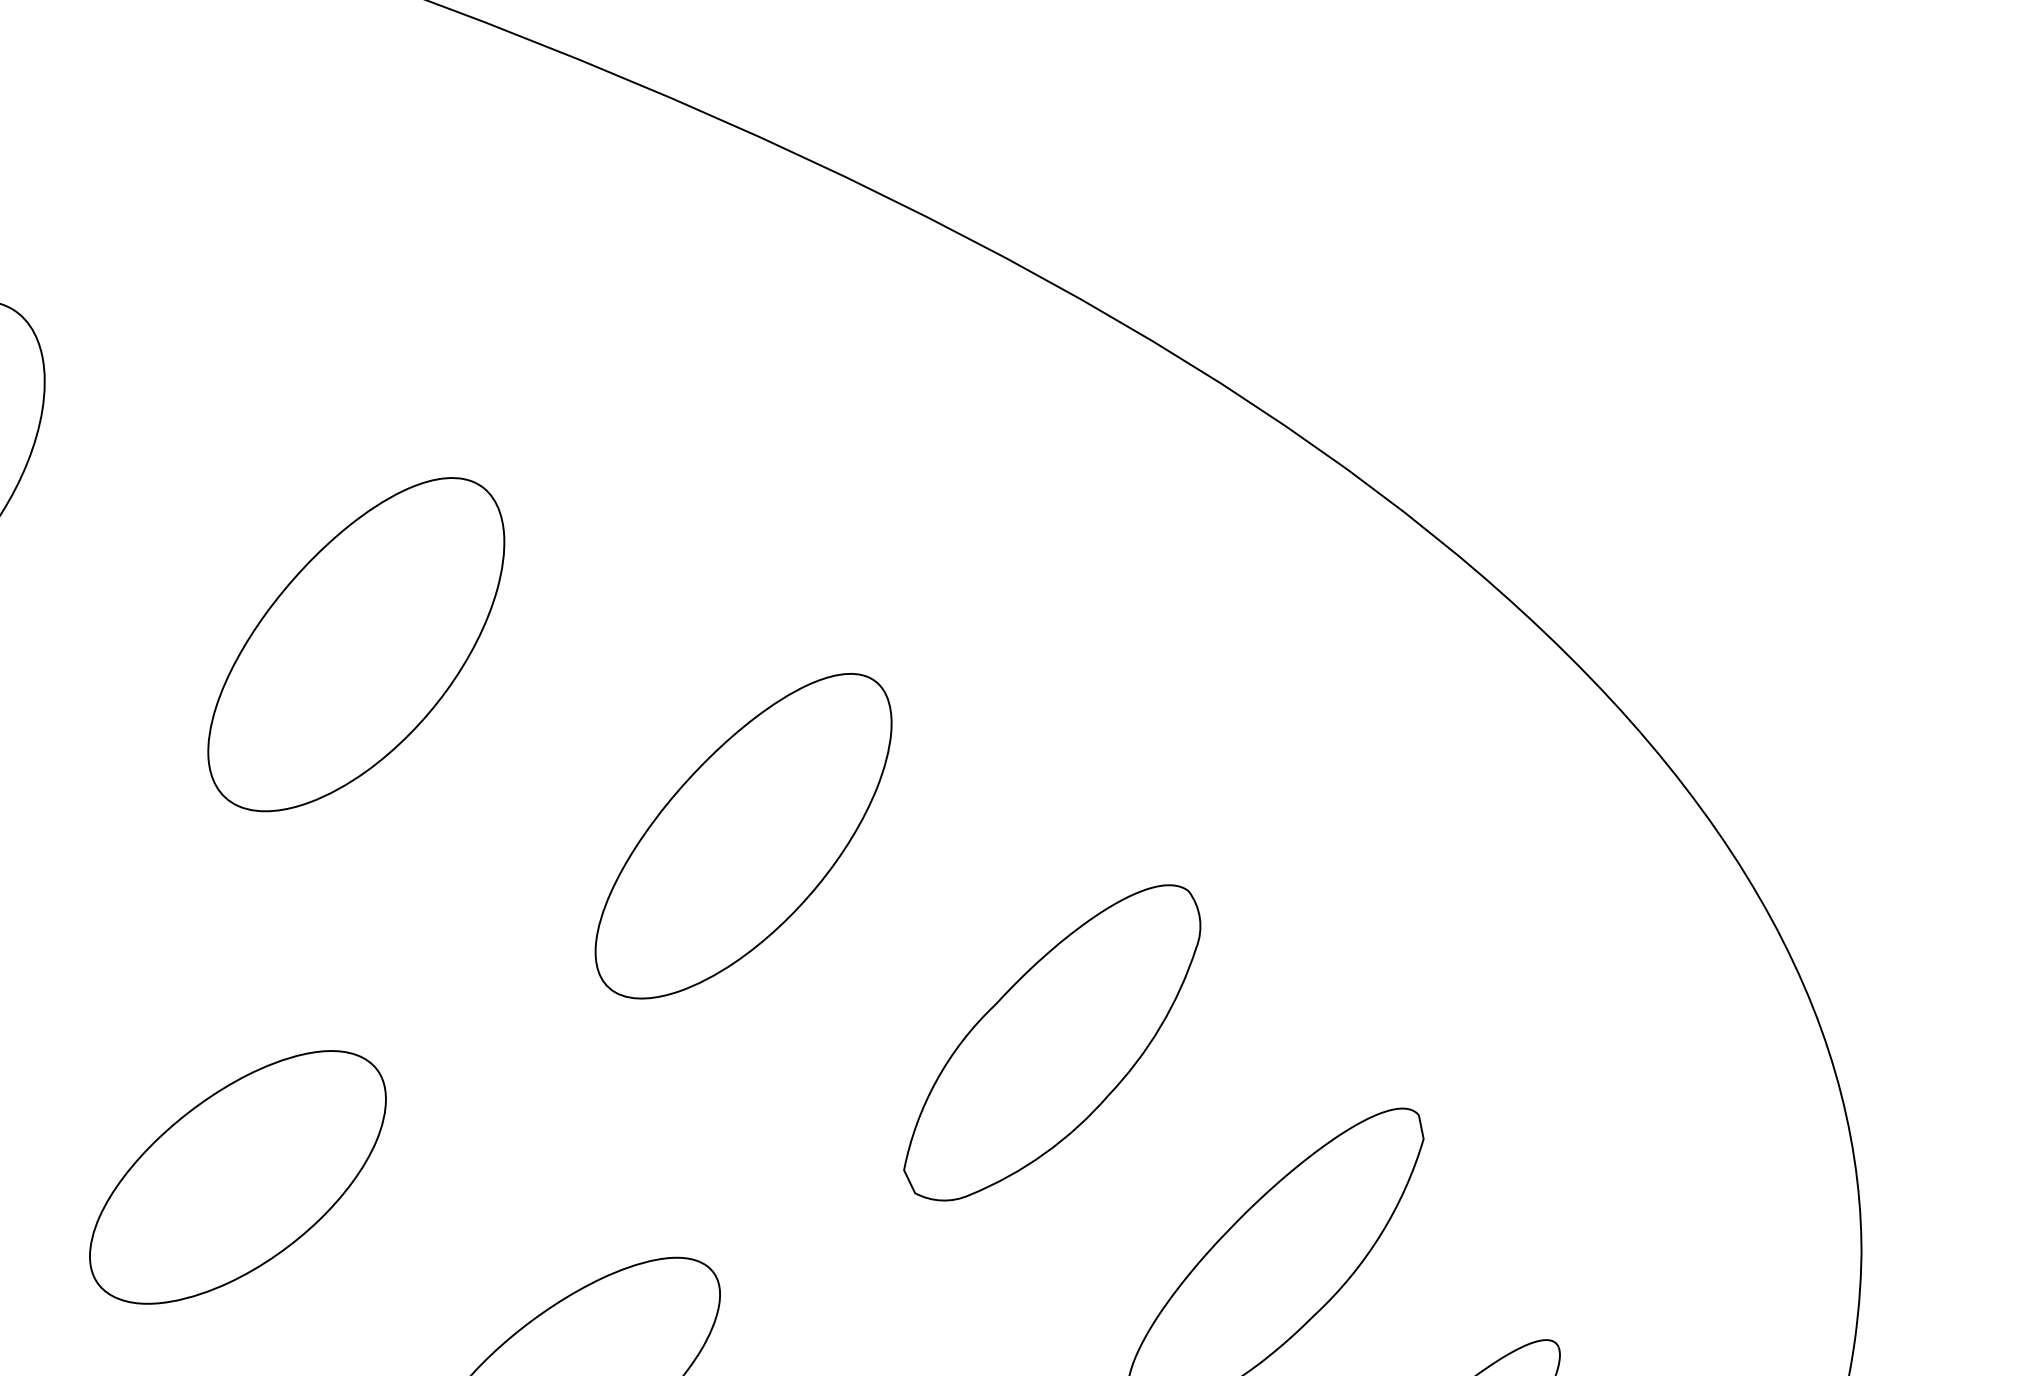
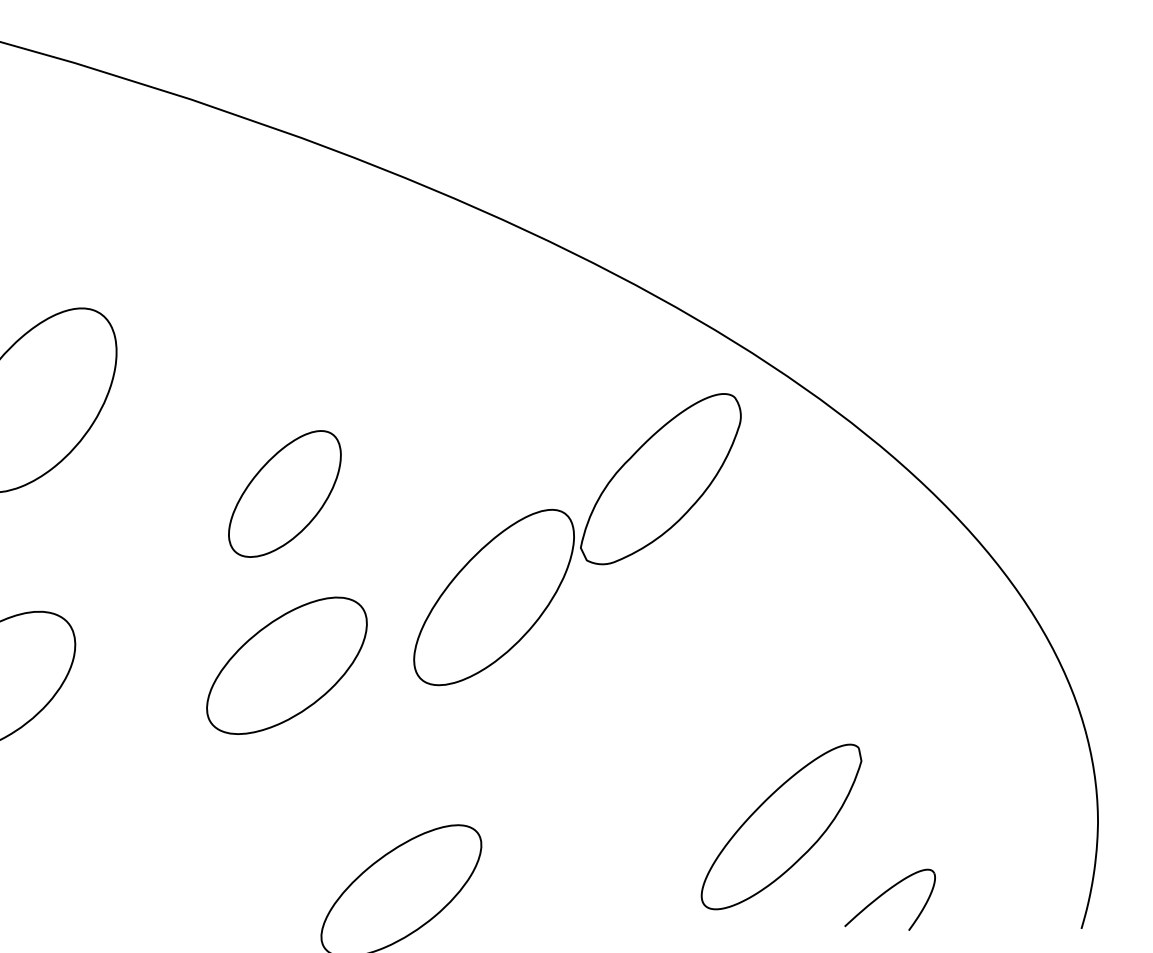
part: (355, 643) -> (284, 493), size x0.7
part: (1051, 1043) -> (660, 479), moved
part: (237, 1176) -> (286, 665), moved

